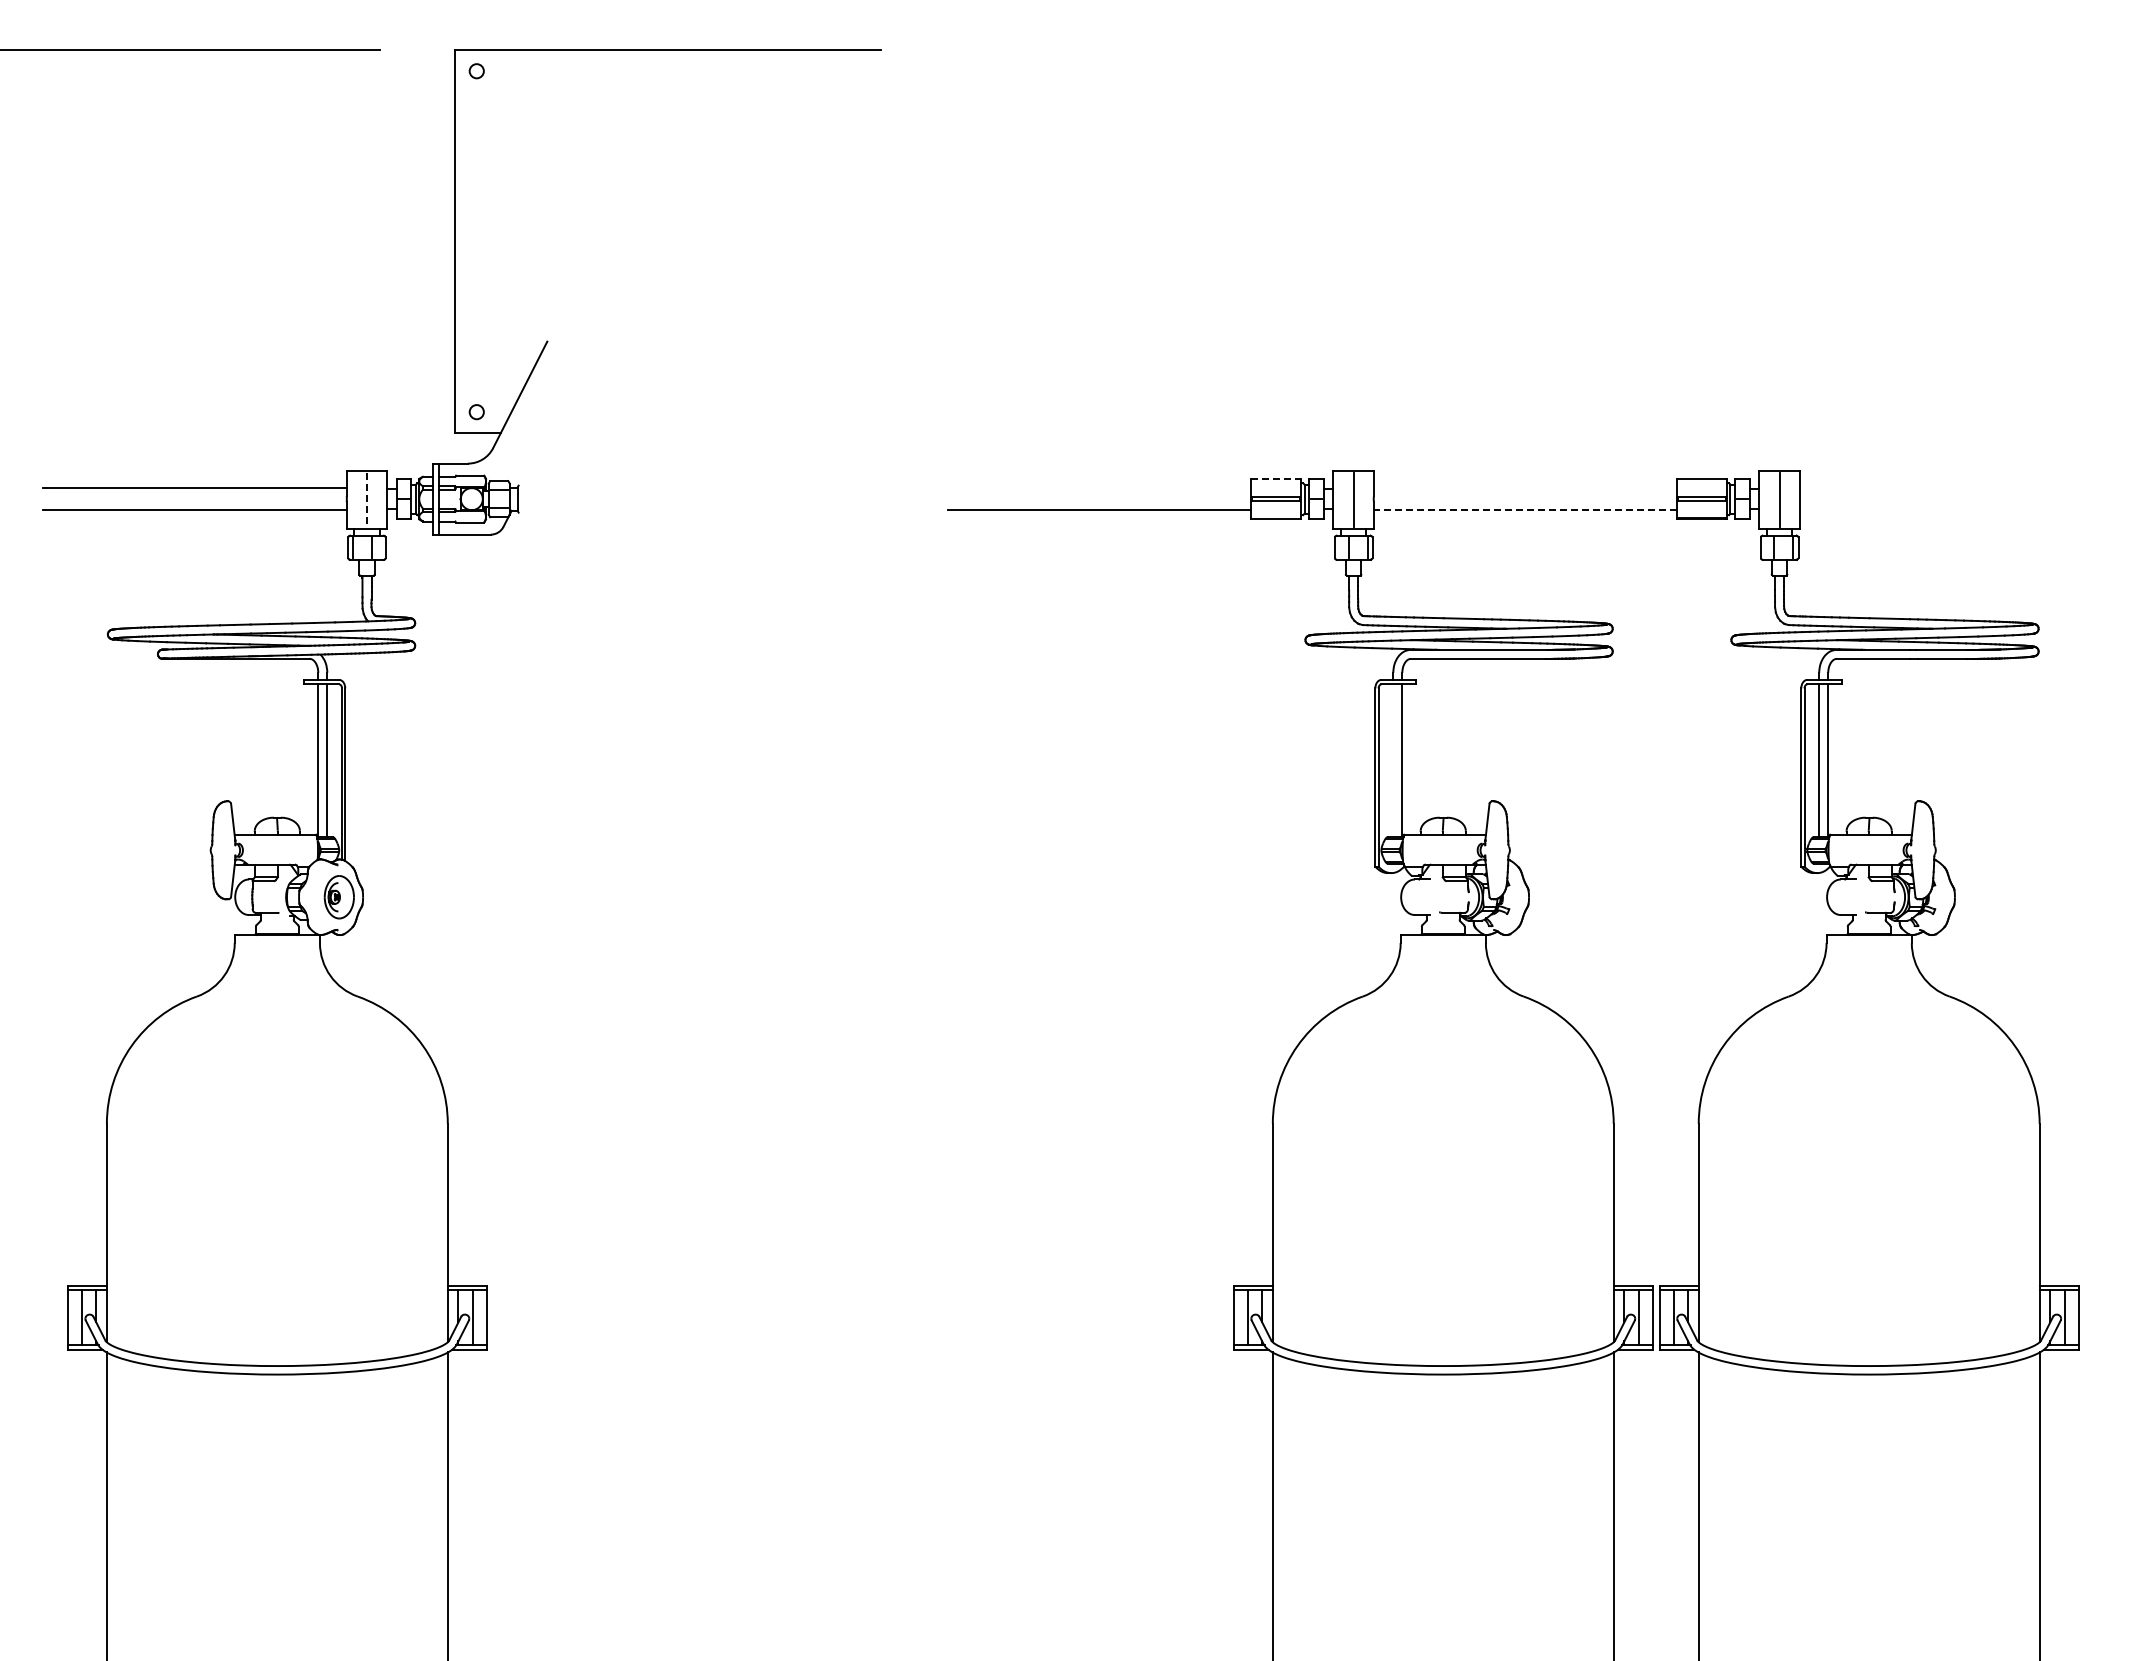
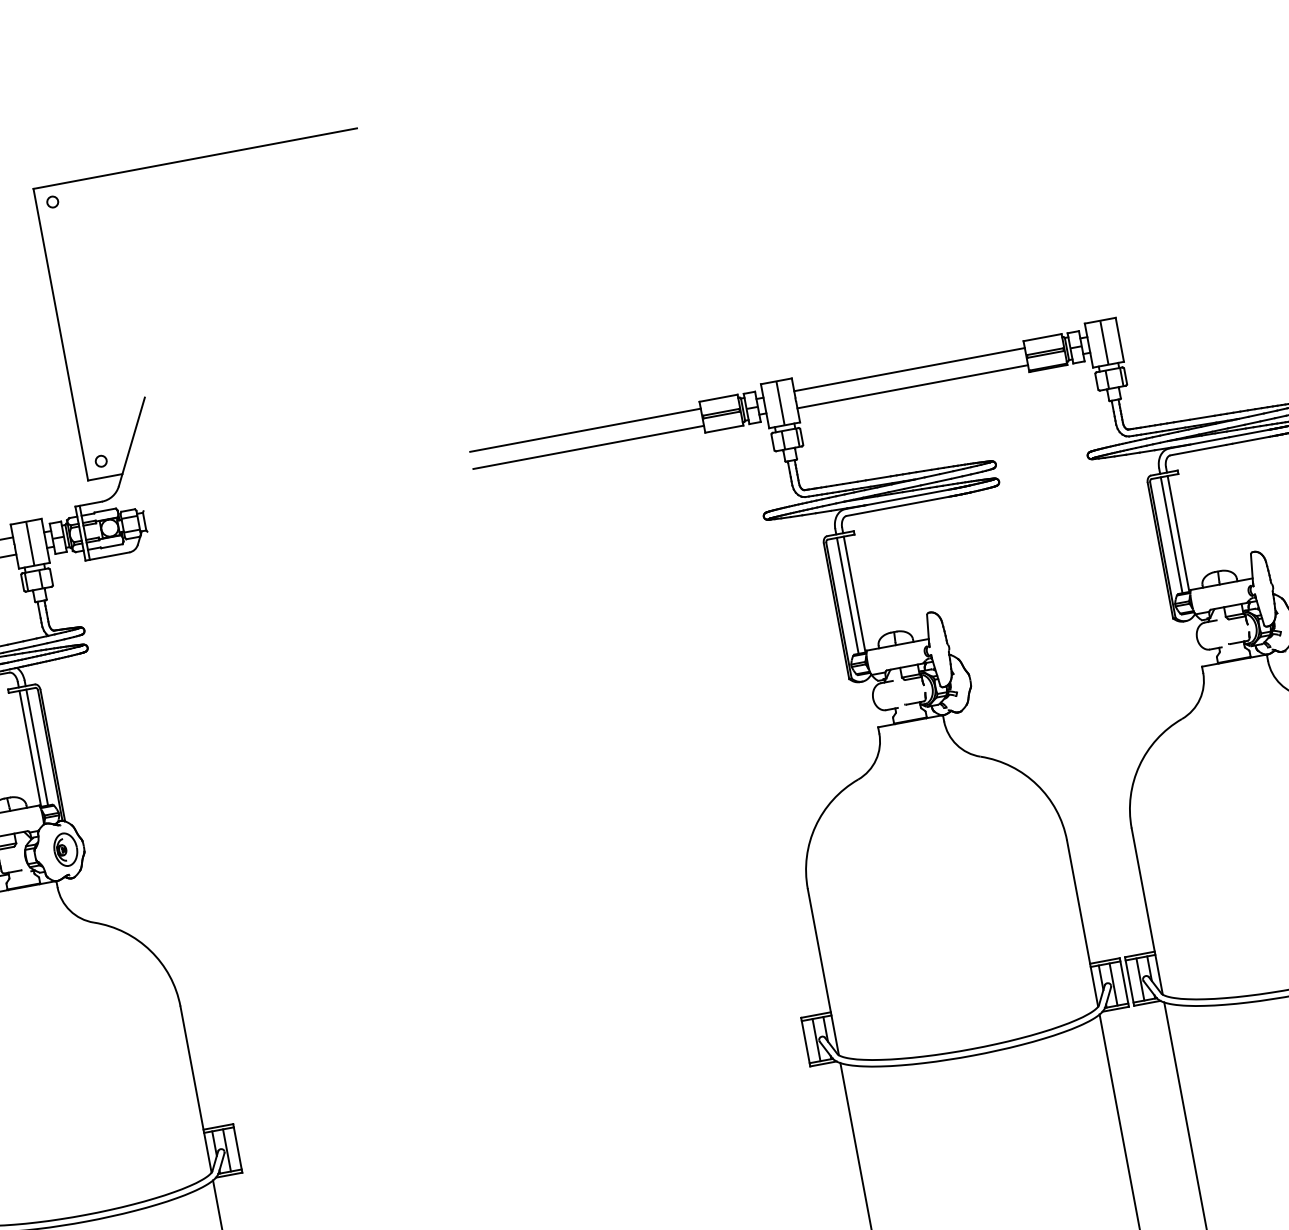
line: (1276, 478) -> (718, 397), dashed -> solid
line: (1099, 487) -> (585, 429), added
line: (1525, 487) -> (909, 369), added
line: (366, 500) -> (29, 544), dashed -> solid
line: (1525, 510) -> (912, 386), dashed -> solid
line: (1393, 760) -> (847, 595), added

